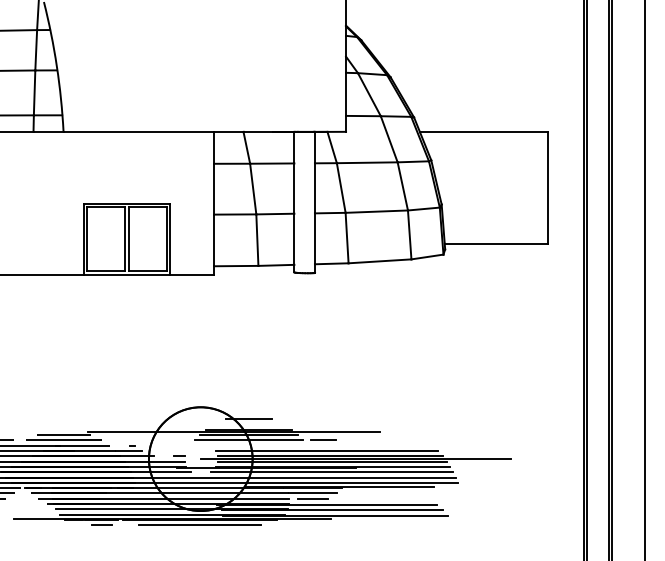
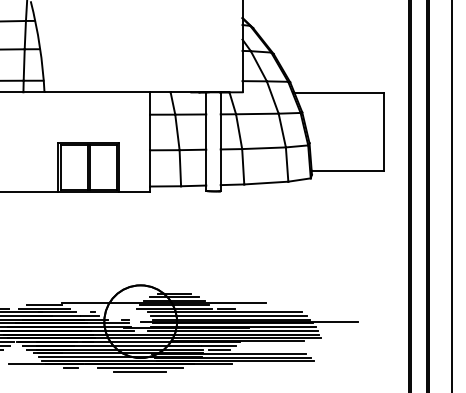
line: (249, 424) -> (174, 297), added
line: (321, 445) -> (225, 312), added
line: (199, 530) -> (139, 371), added

